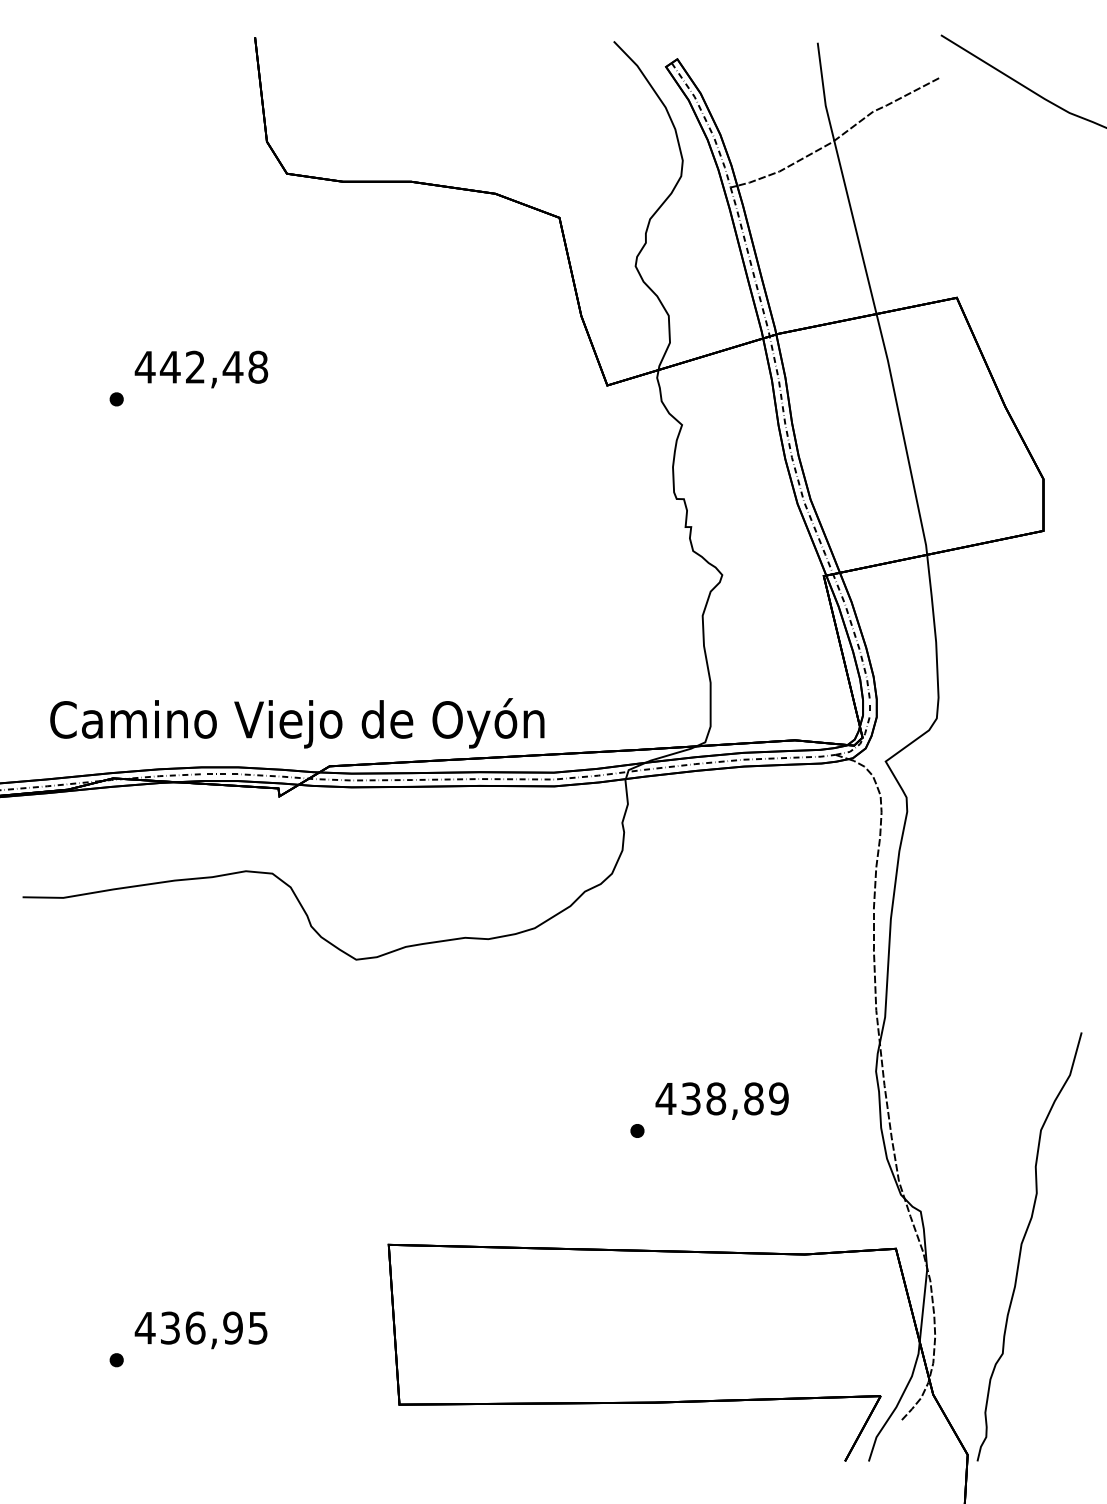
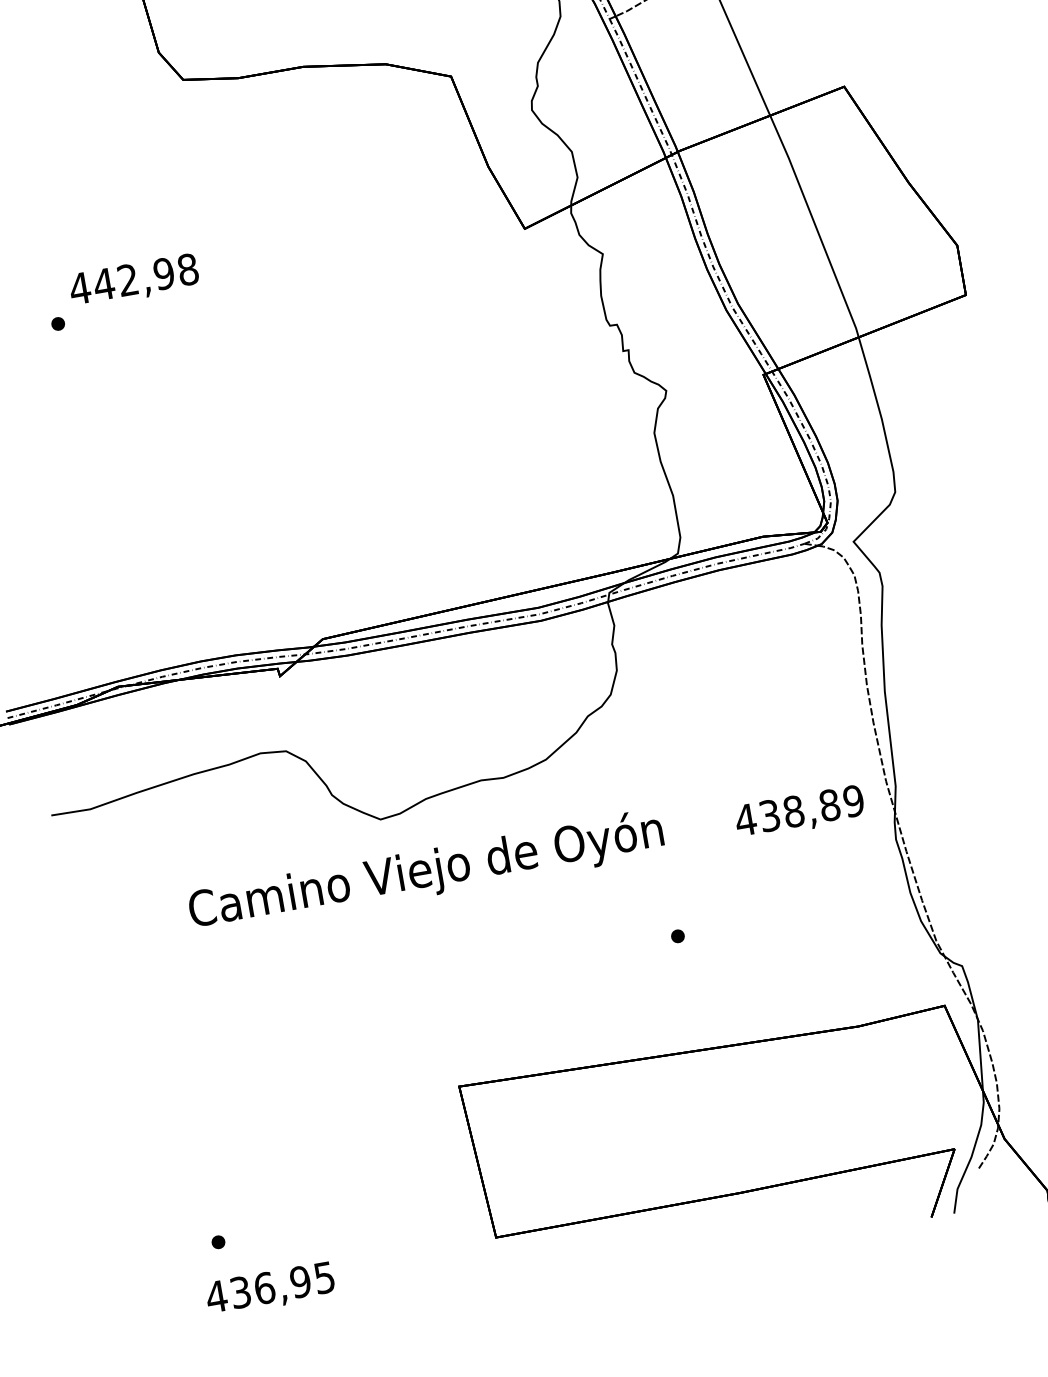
text: (232, 366) -> (163, 273), 442,48 -> 442,98
text: (297, 723) -> (426, 872), moved
text: (721, 1100) -> (799, 812), moved
text: (200, 1330) -> (269, 1289), moved

